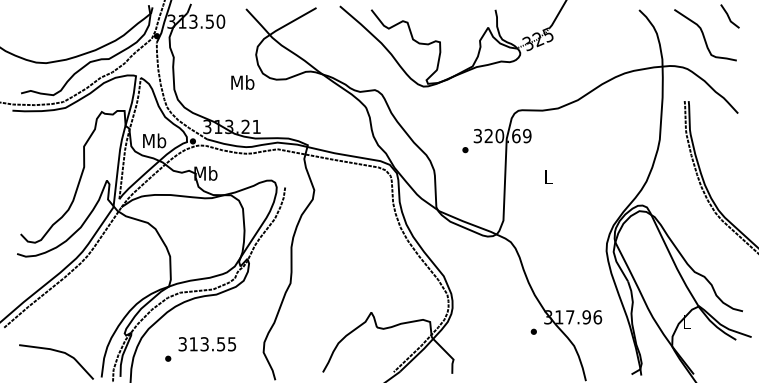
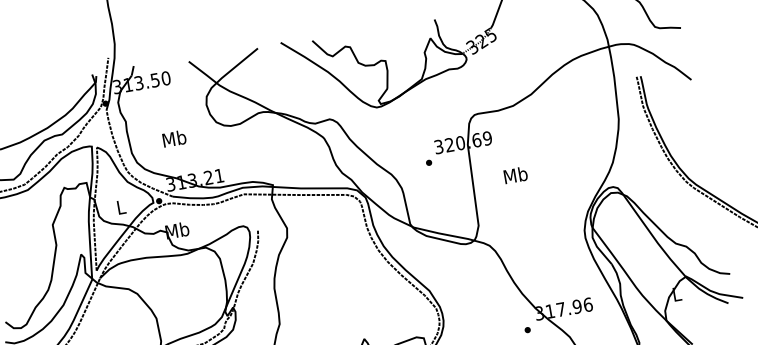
text: (242, 82) -> (174, 138), moved
text: (154, 140) -> (121, 206), Mb -> L
text: (548, 176) -> (515, 174), L -> Mb

